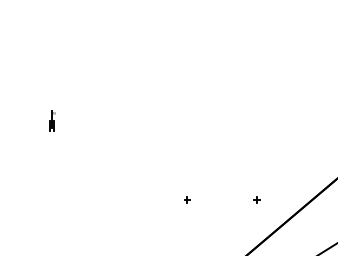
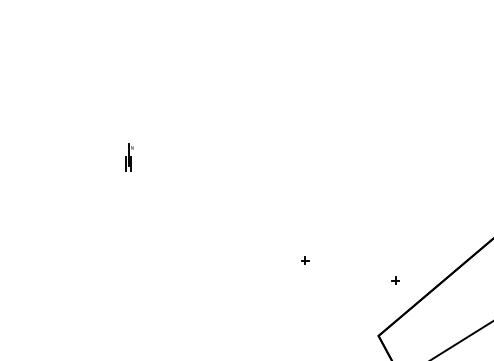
part: (256, 199) -> (395, 280), moved

